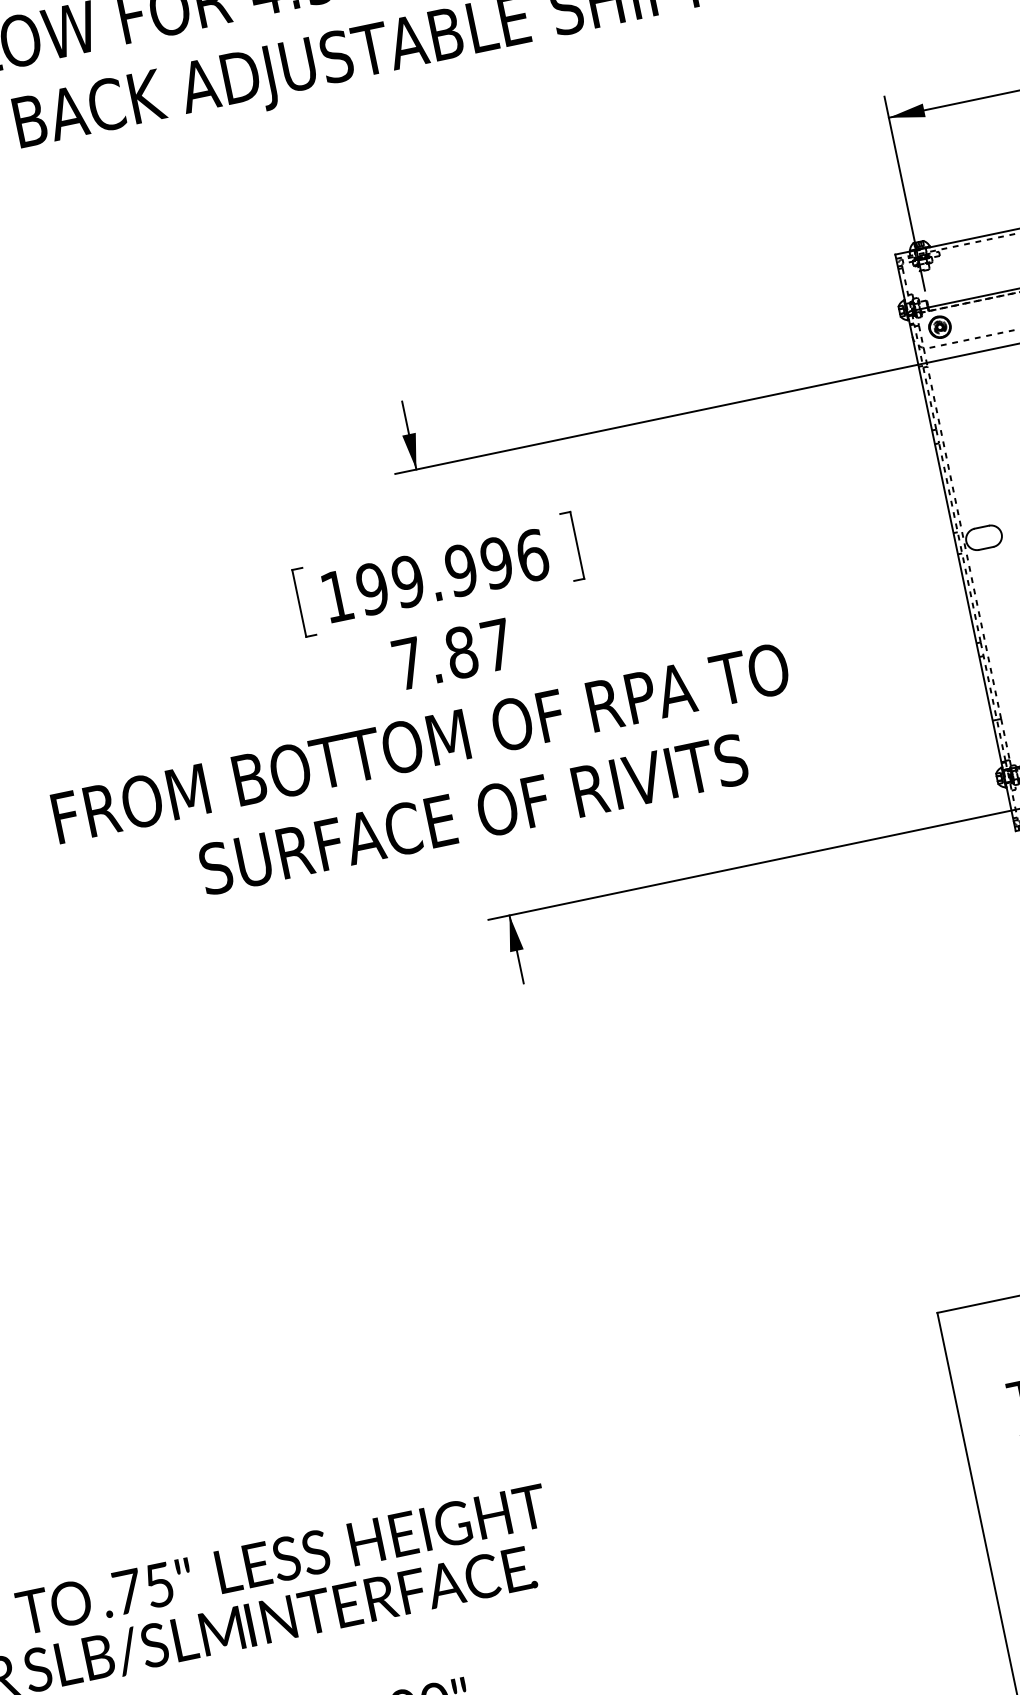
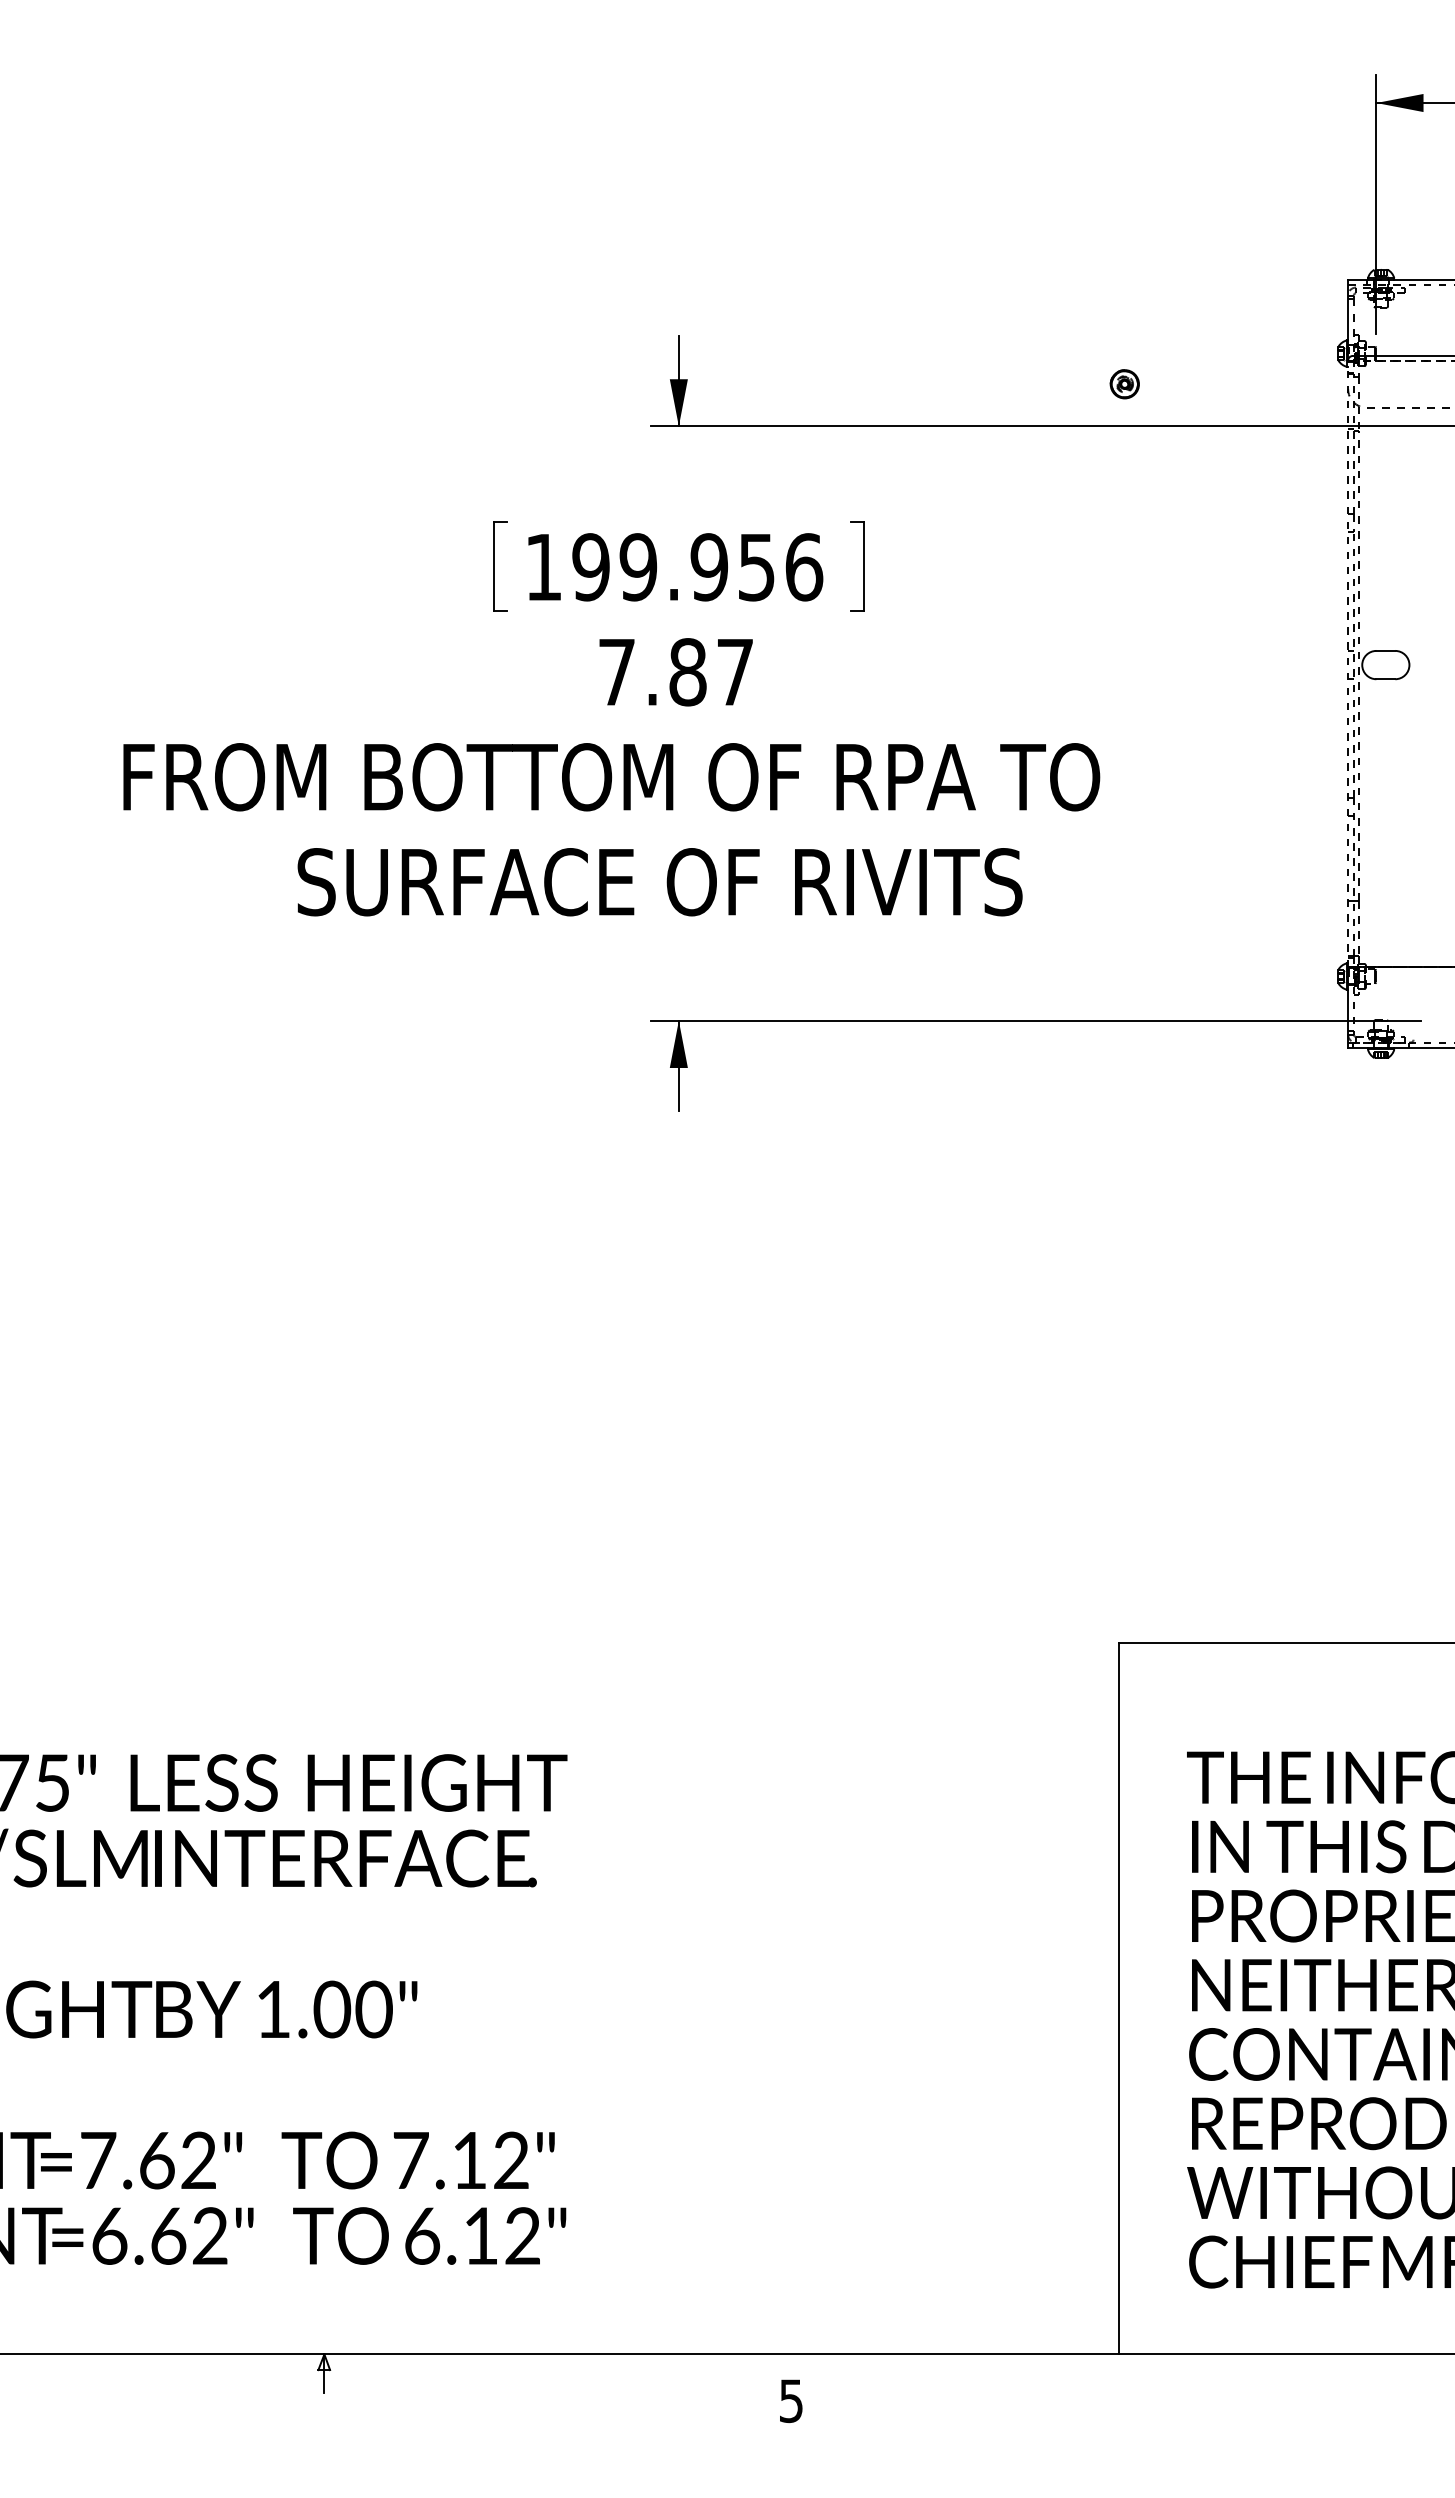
part: (939, 327) -> (1124, 384), moved
line: (955, 542) -> (1348, 663), solid -> dashed
text: (496, 563) -> (756, 567), 199.996 -> 199.956

